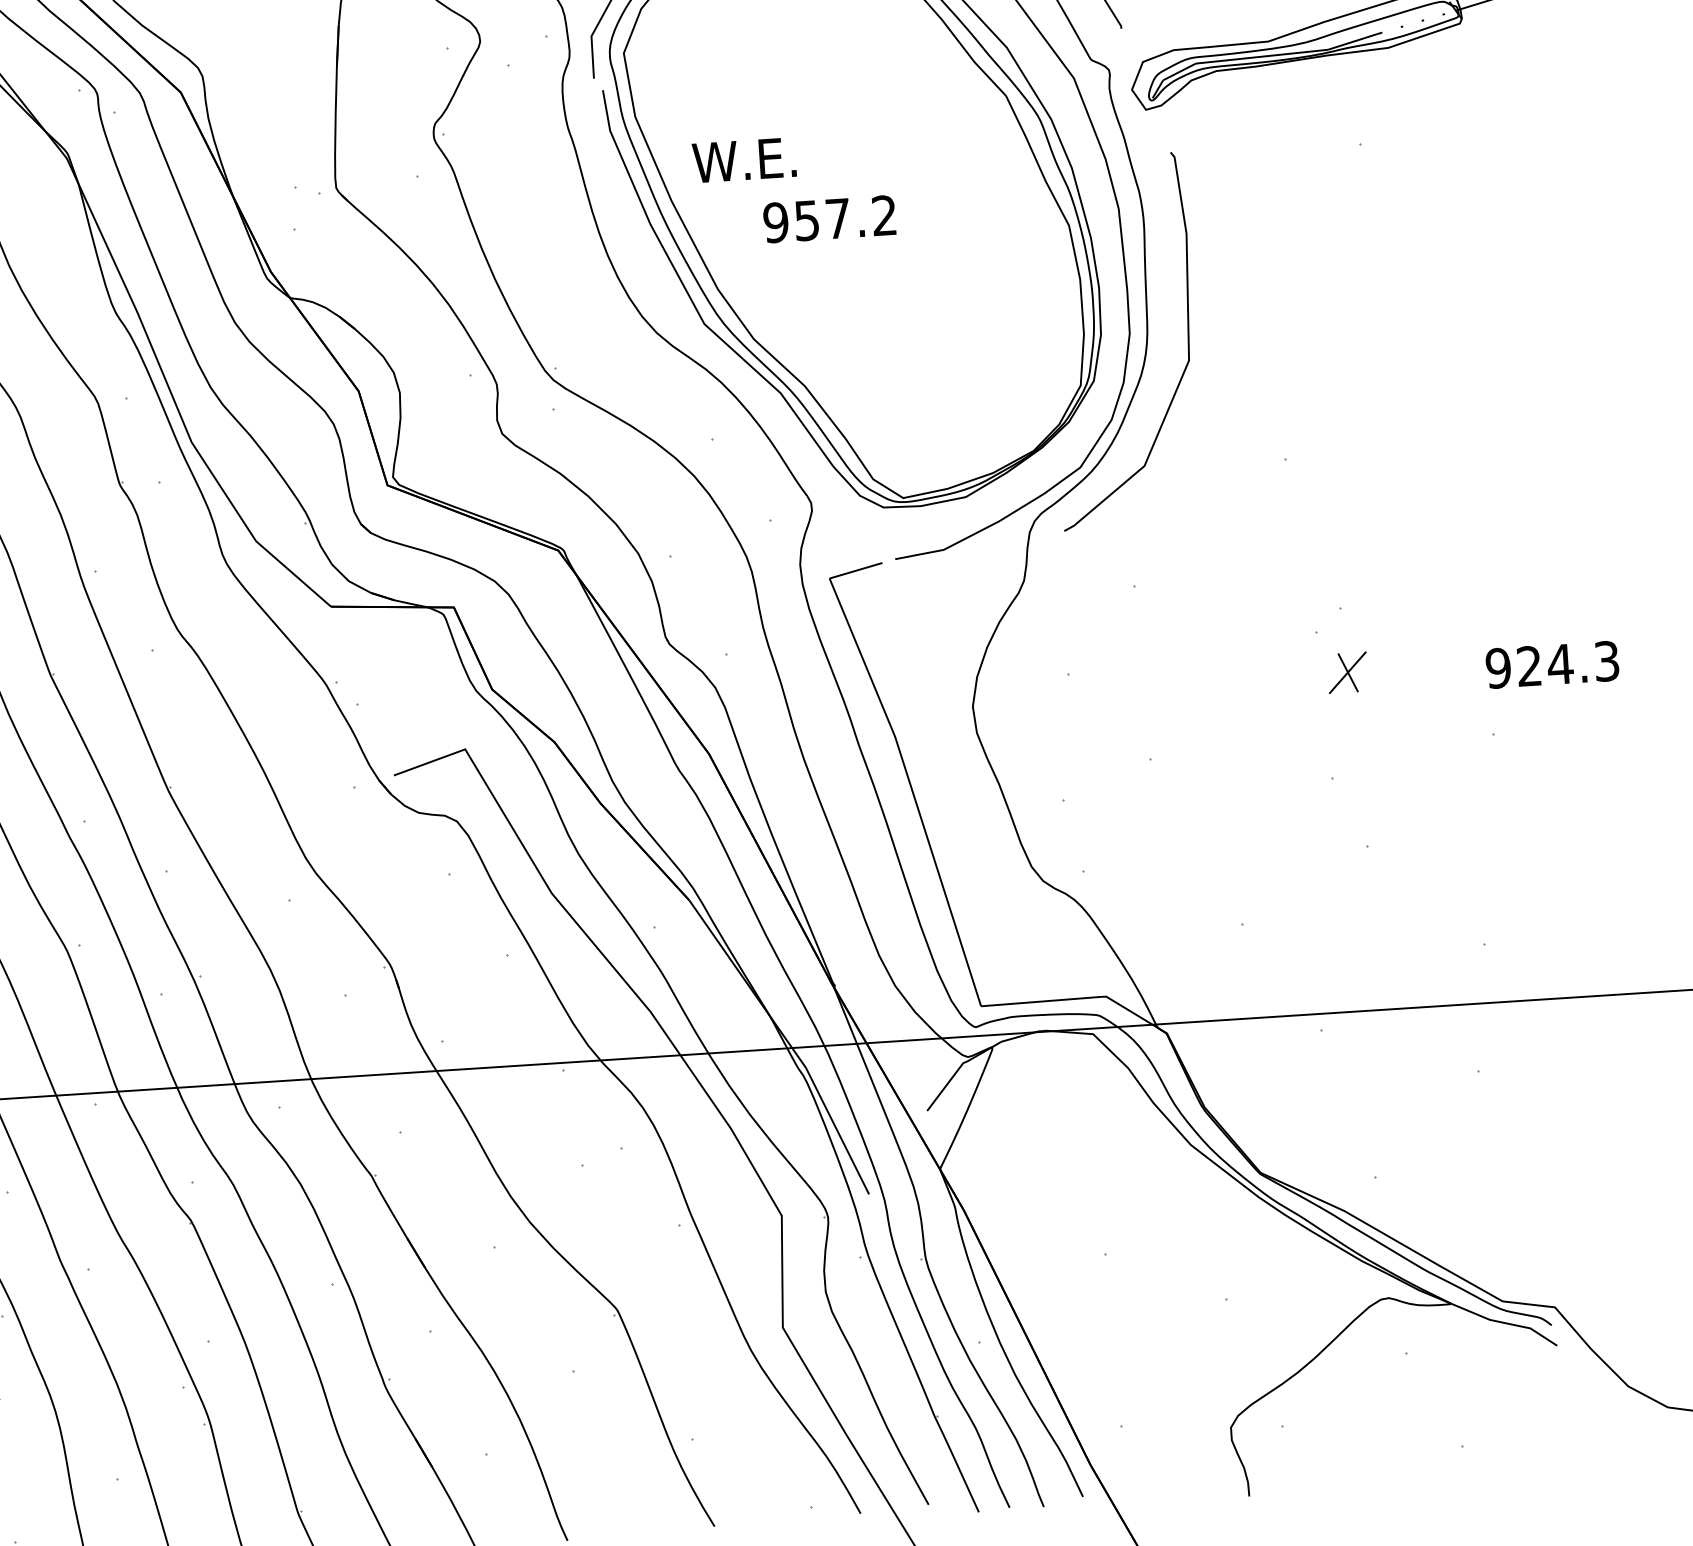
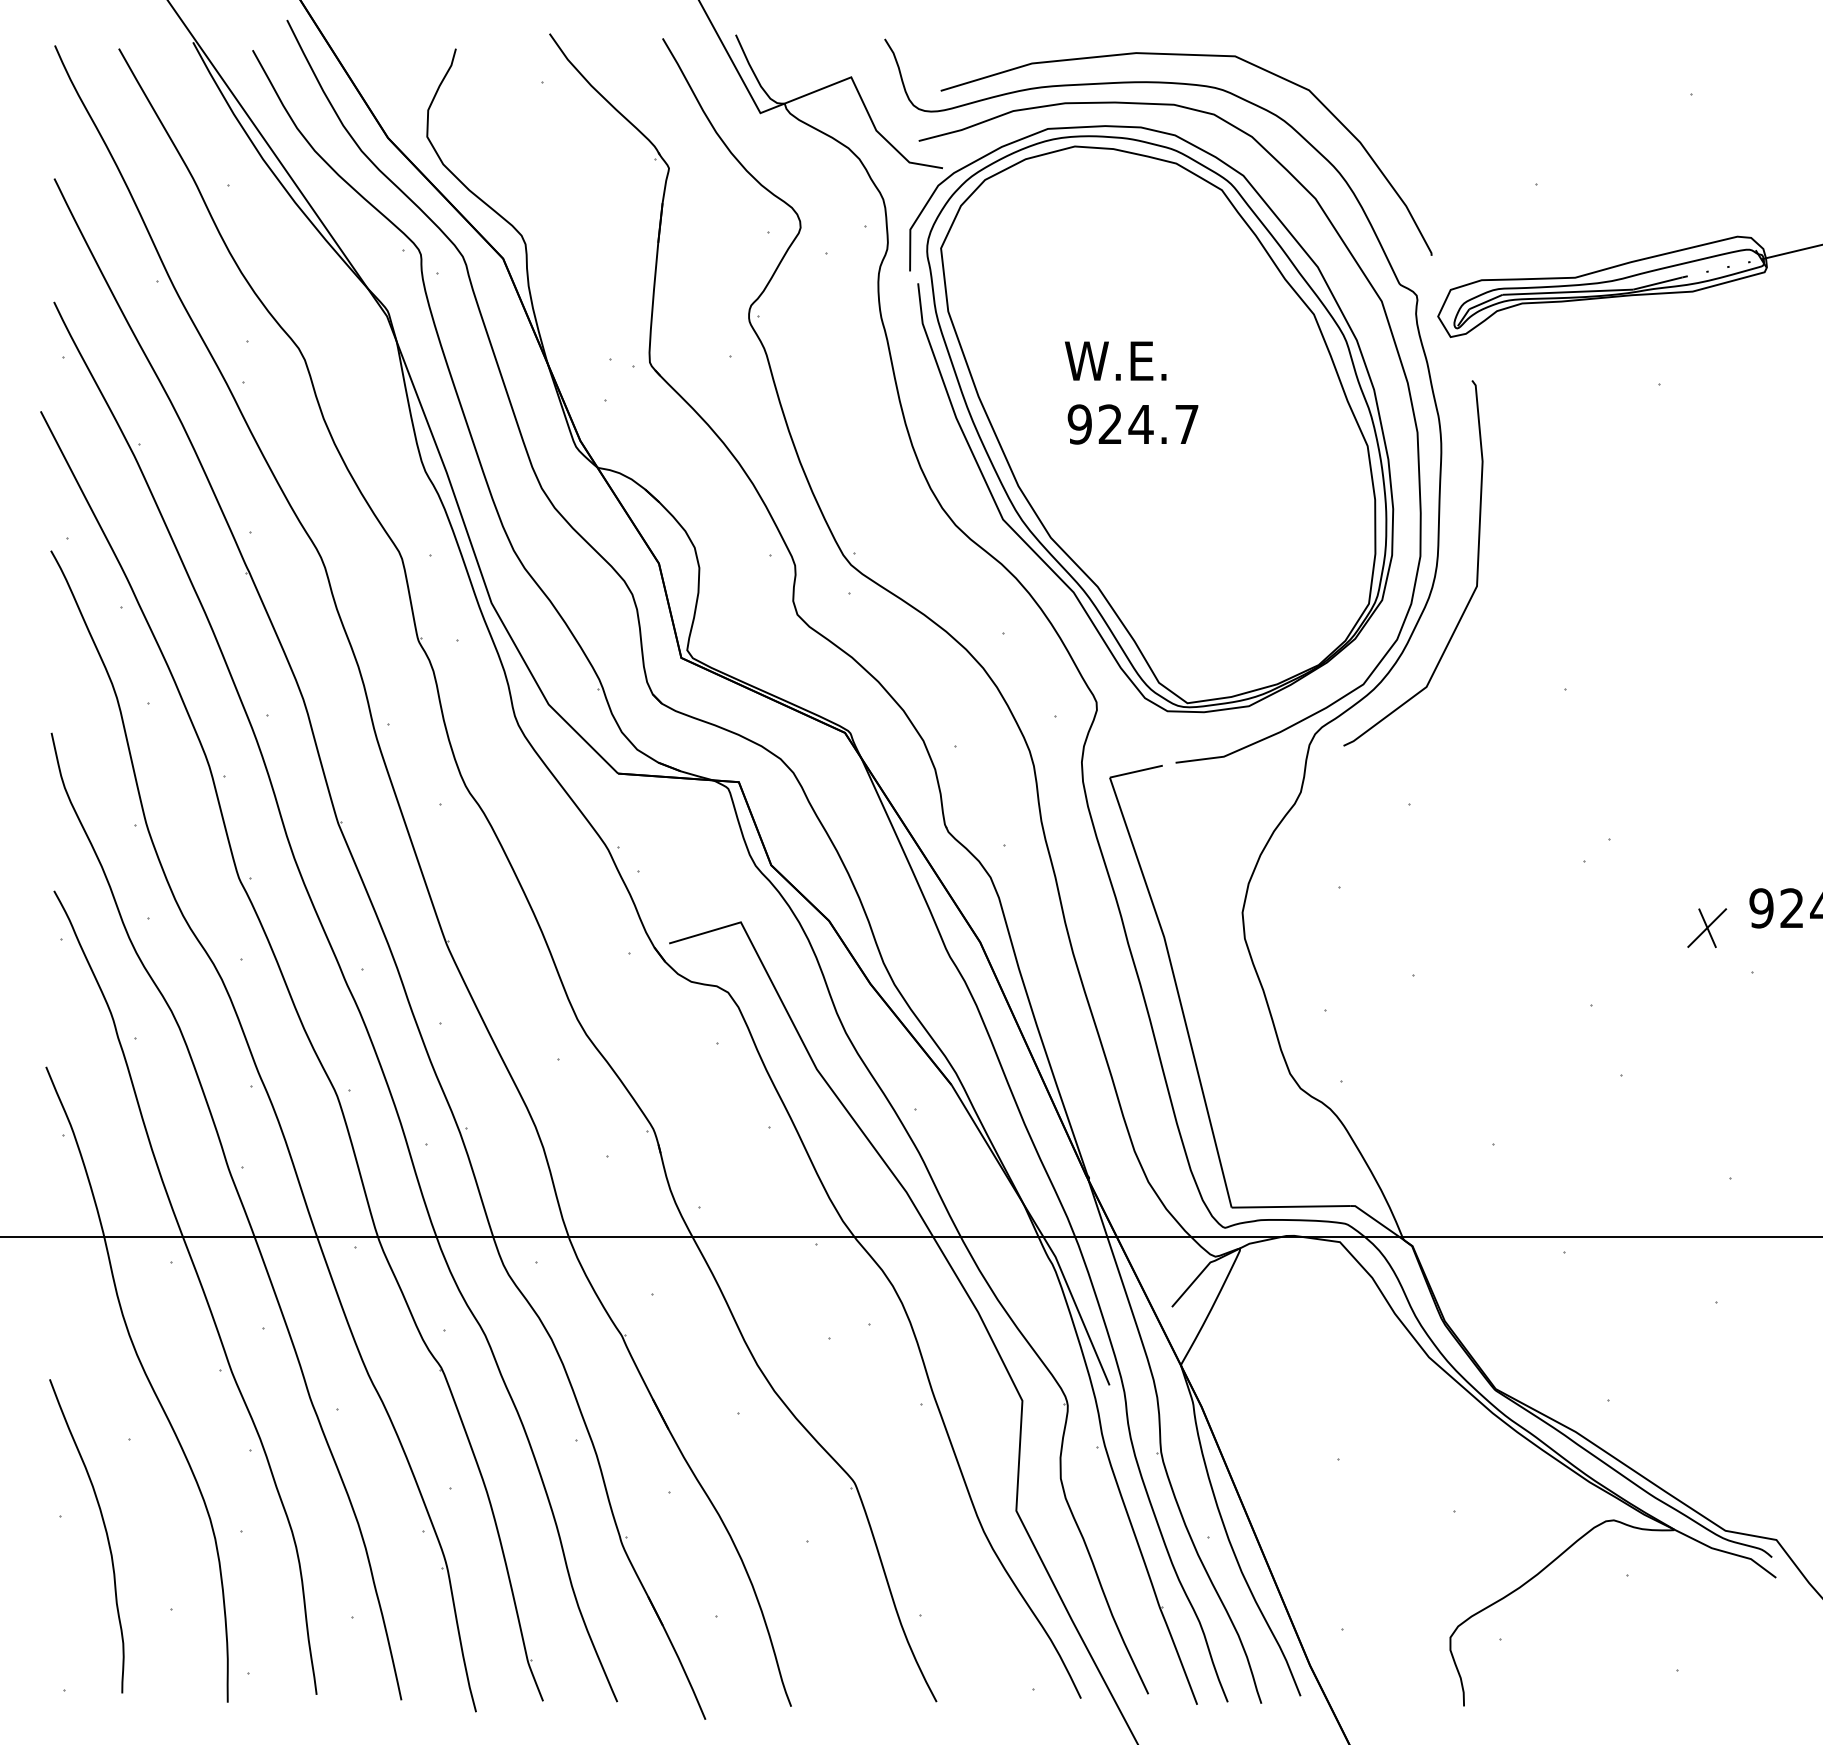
text: (744, 159) -> (1115, 360), moved
text: (845, 218) -> (1148, 424), 957.2 -> 924.7
part: (1348, 672) -> (1707, 927), moved

